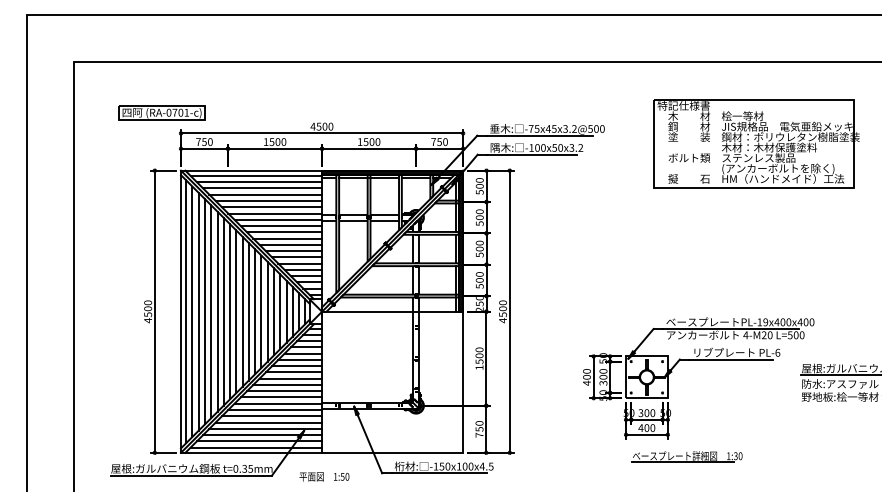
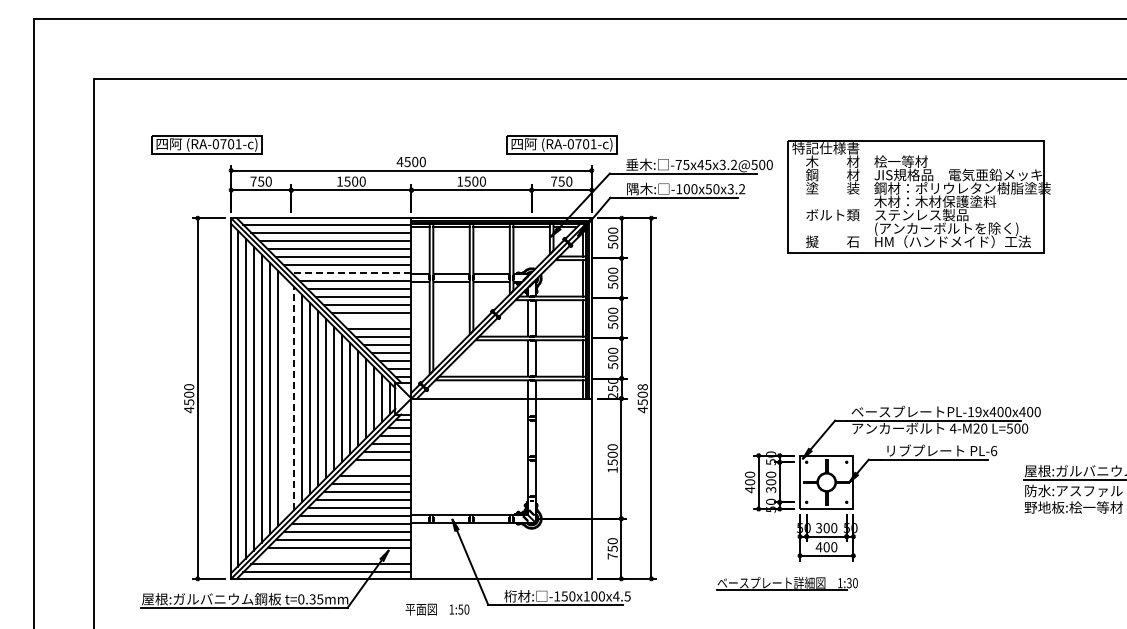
part: (439, 112) -> (561, 144), added
part: (756, 143) -> (918, 196), moved
line: (275, 213) -> (351, 272), solid -> dashed
line: (293, 251) -> (375, 321), removed
text: (502, 303) -> (642, 387), 4500 -> 4508
line: (223, 311) -> (285, 398), removed
line: (229, 311) -> (293, 398), solid -> dashed
line: (297, 366) -> (379, 468), removed
line: (262, 435) -> (335, 556), removed
part: (686, 456) -> (786, 583), moved
text: (324, 476) -> (437, 609), moved

